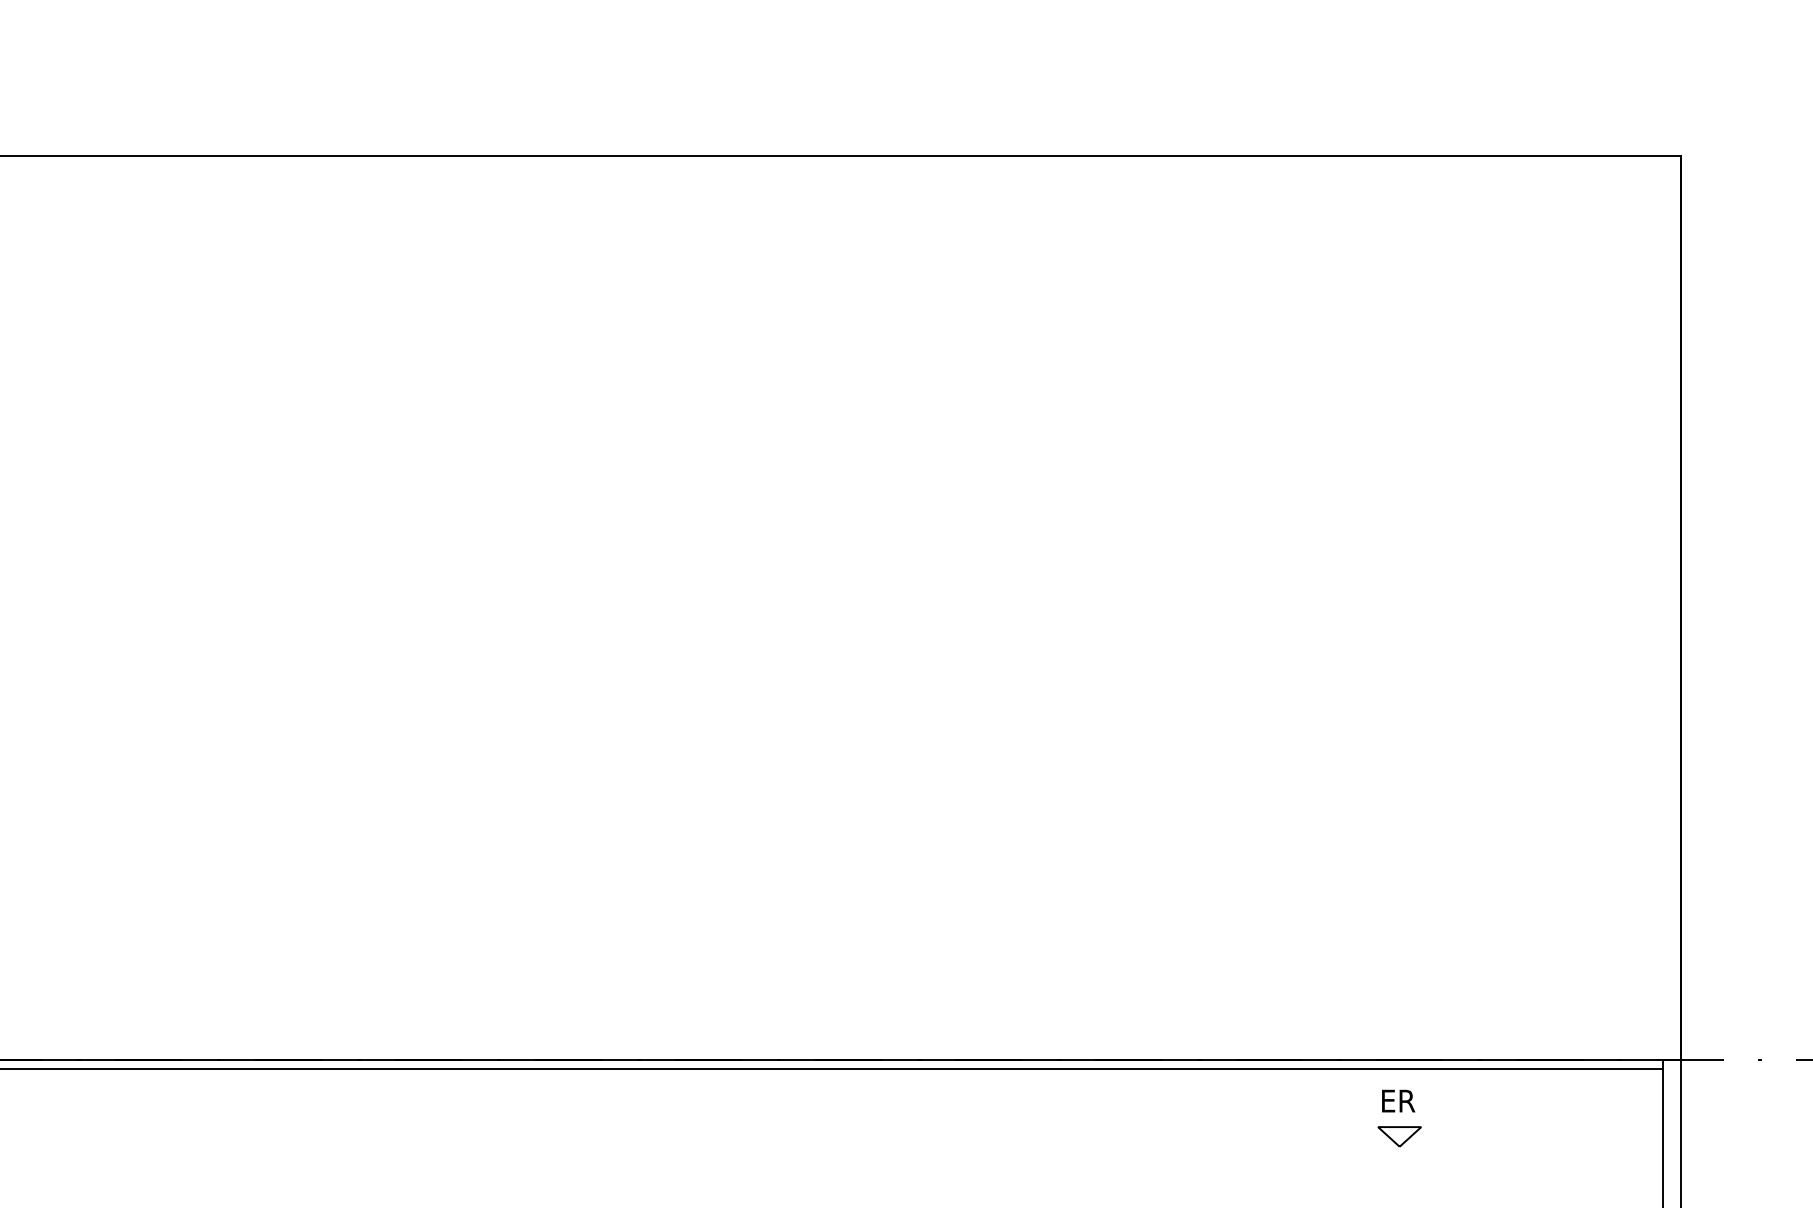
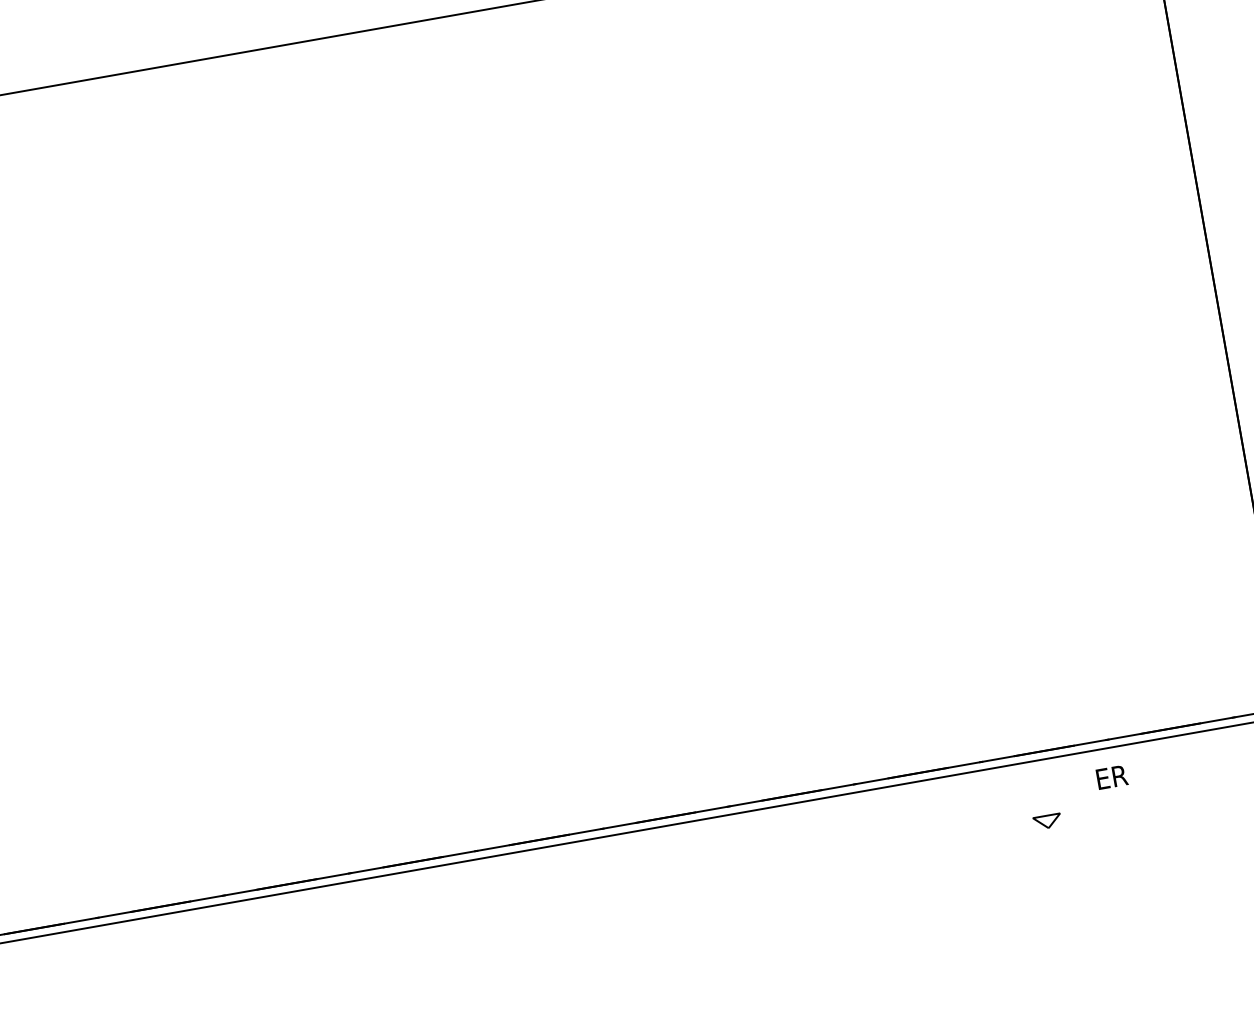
text: (1398, 1100) -> (1111, 776), moved
part: (1399, 1136) -> (1047, 821), size x0.7

